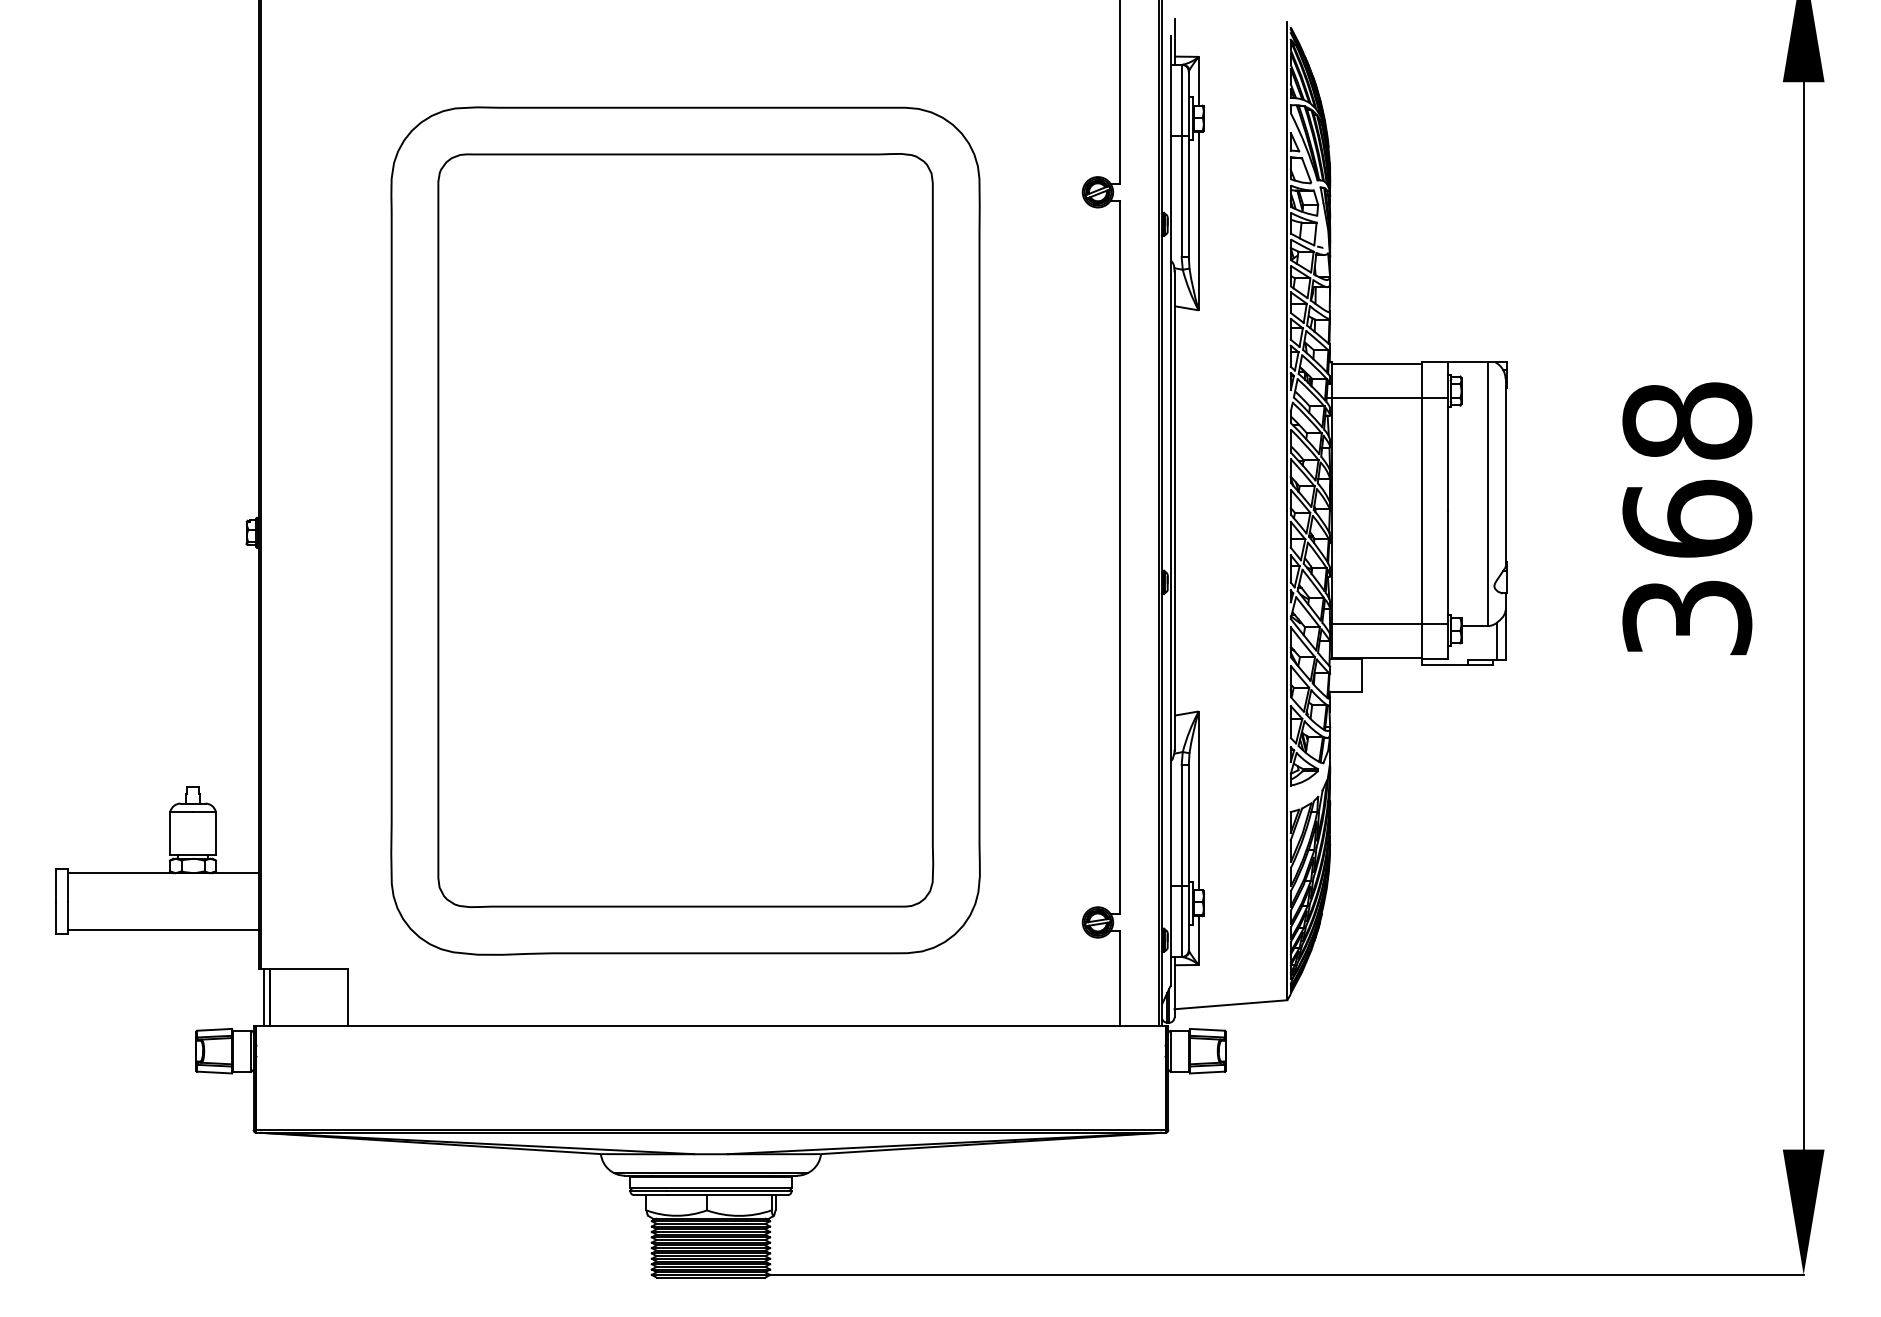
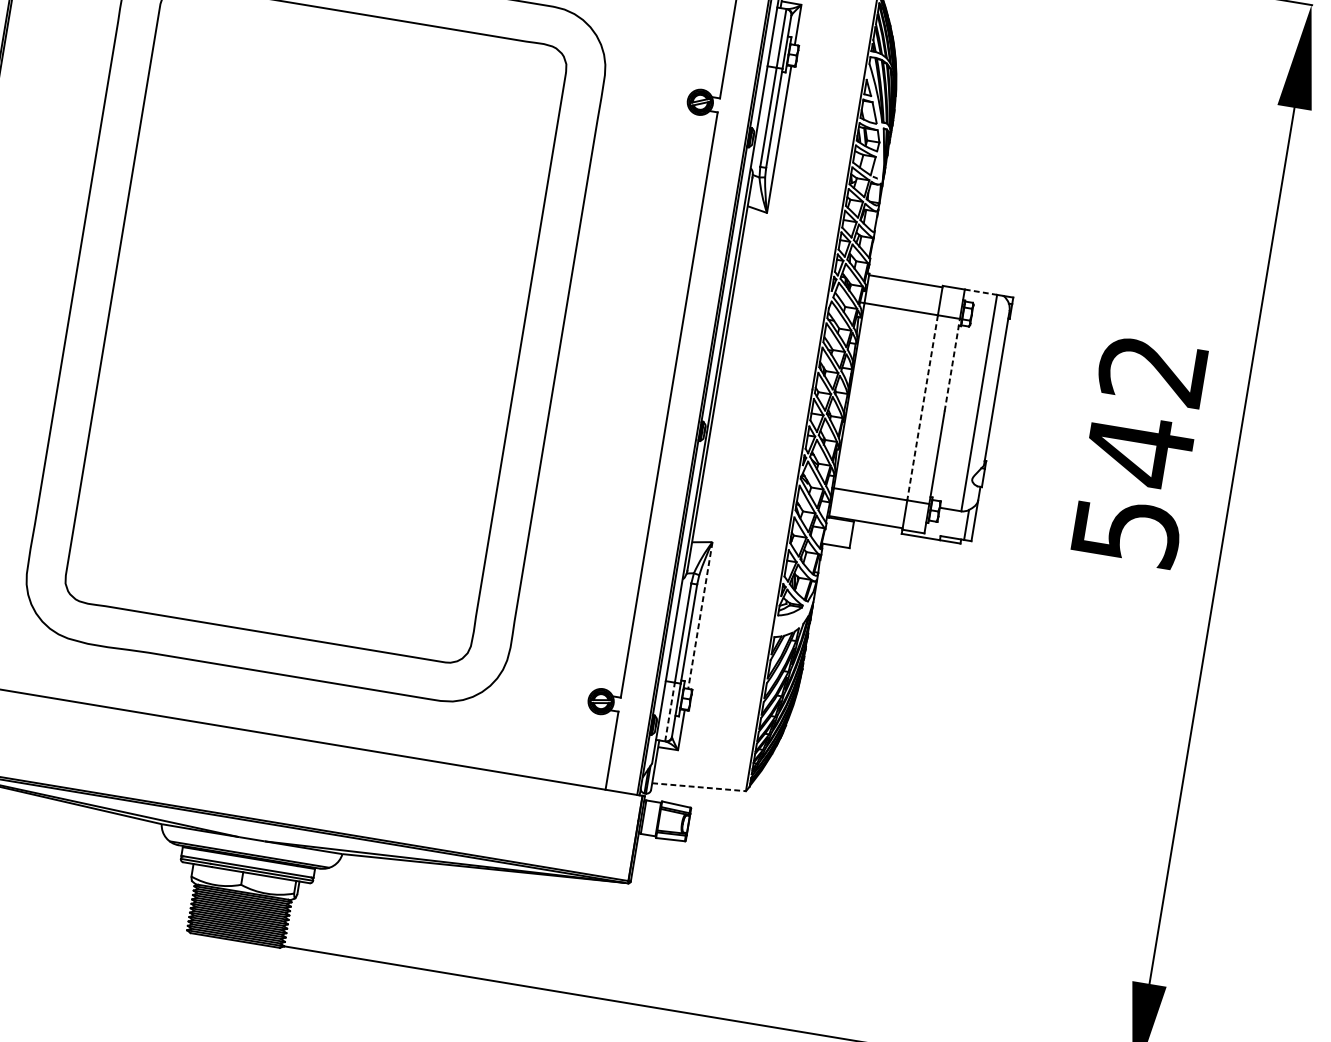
line: (1468, 362) -> (981, 292), solid -> dashed
line: (1448, 454) -> (952, 365), solid -> dashed
line: (1421, 510) -> (922, 407), solid -> dashed
text: (1687, 518) -> (1139, 450), 368 -> 542
line: (1198, 801) -> (700, 615), solid -> dashed
line: (1181, 921) -> (669, 712), solid -> dashed
line: (1230, 1004) -> (698, 786), solid -> dashed

